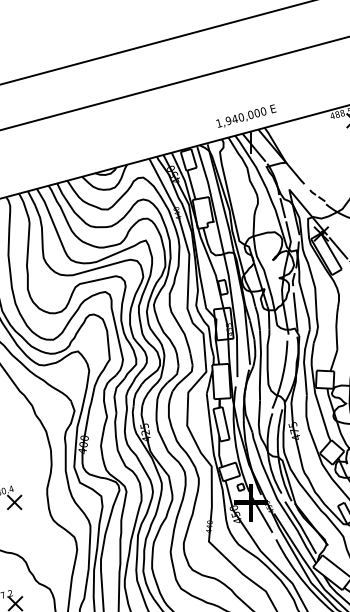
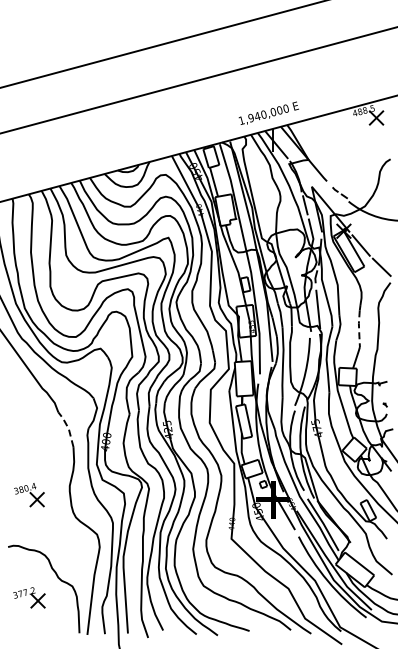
line: (336, 332) -> (359, 329), solid -> dashed
line: (45, 431) -> (68, 428), solid -> dashed

